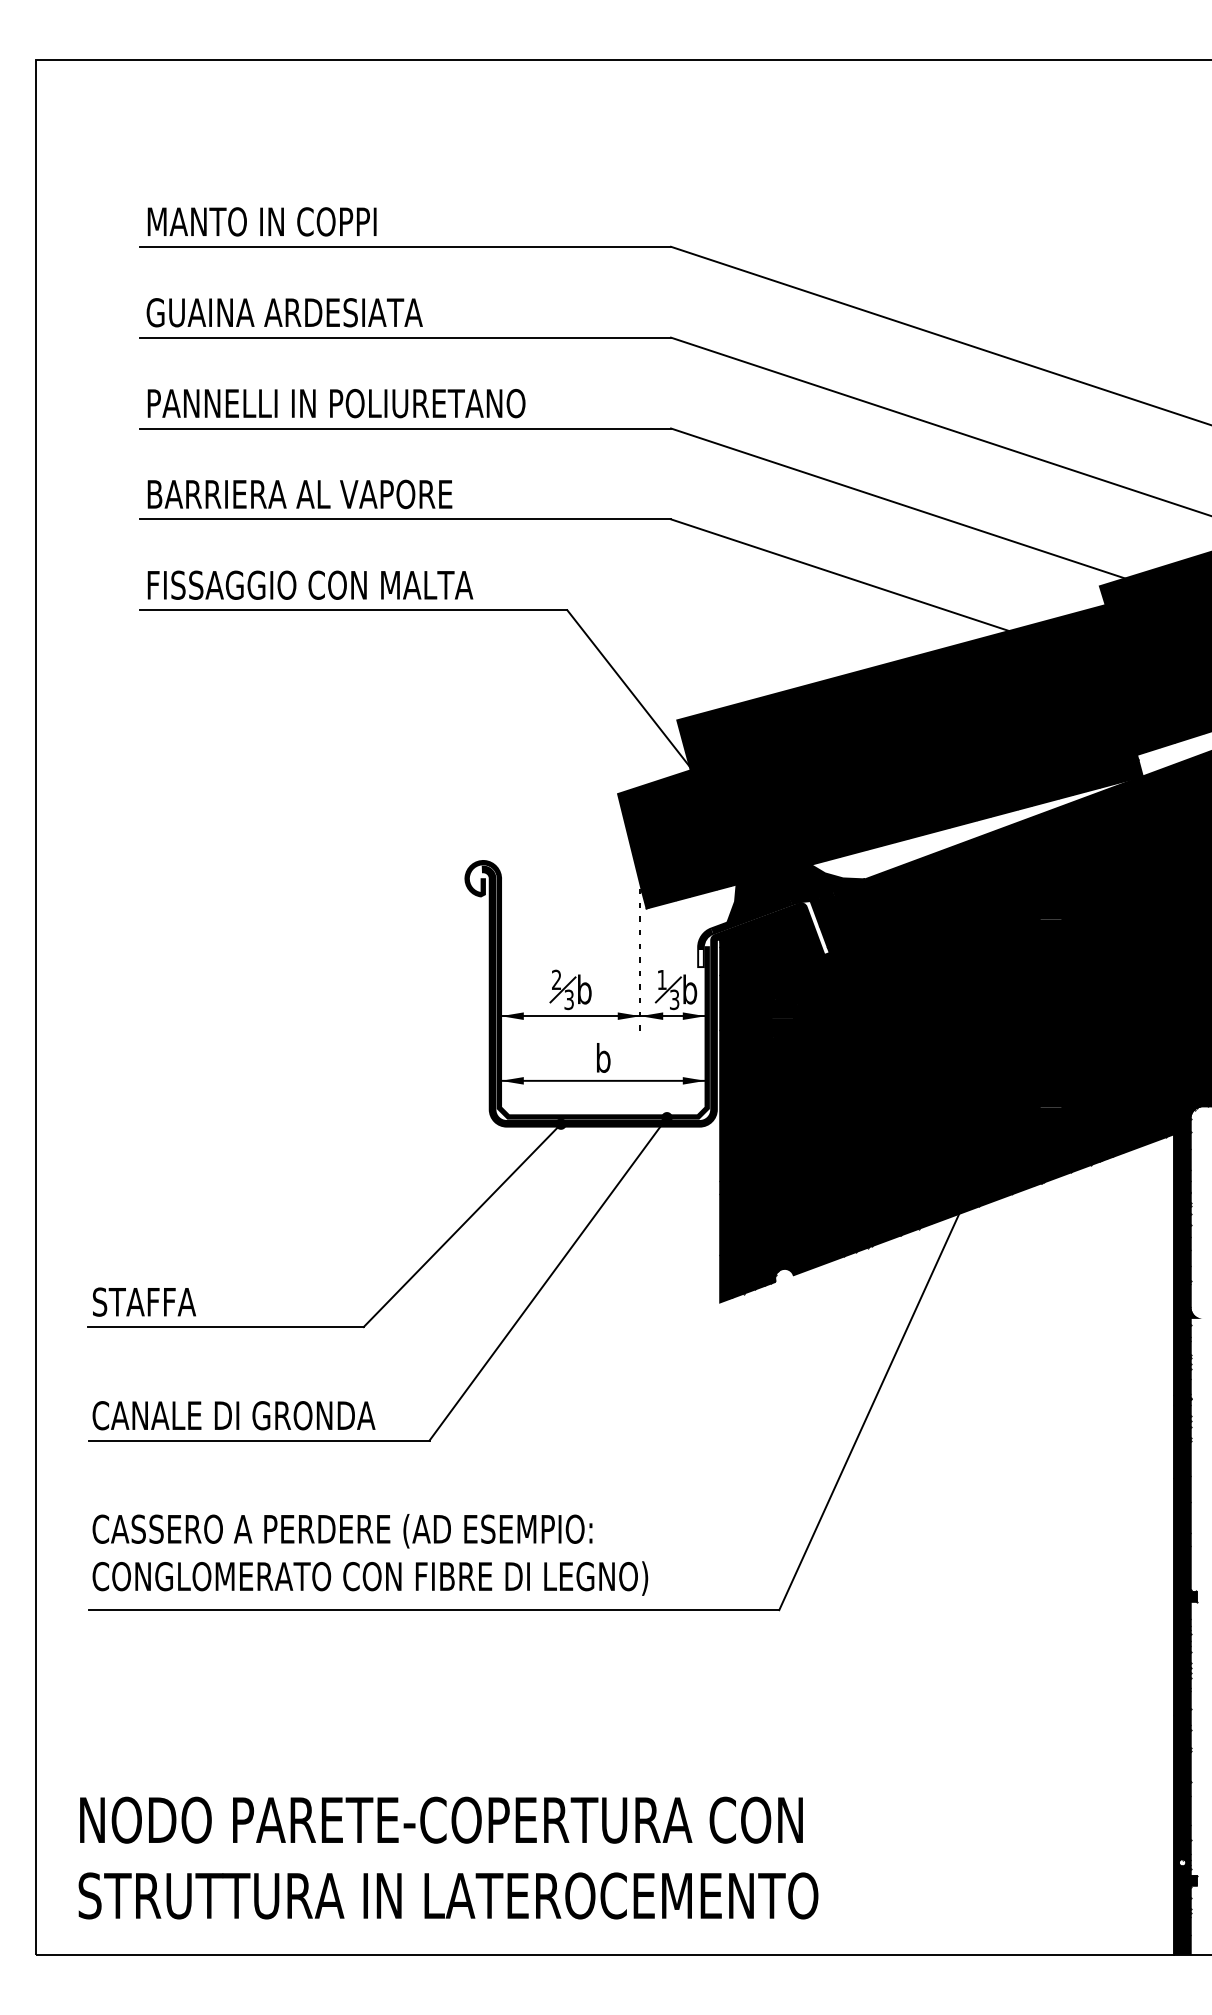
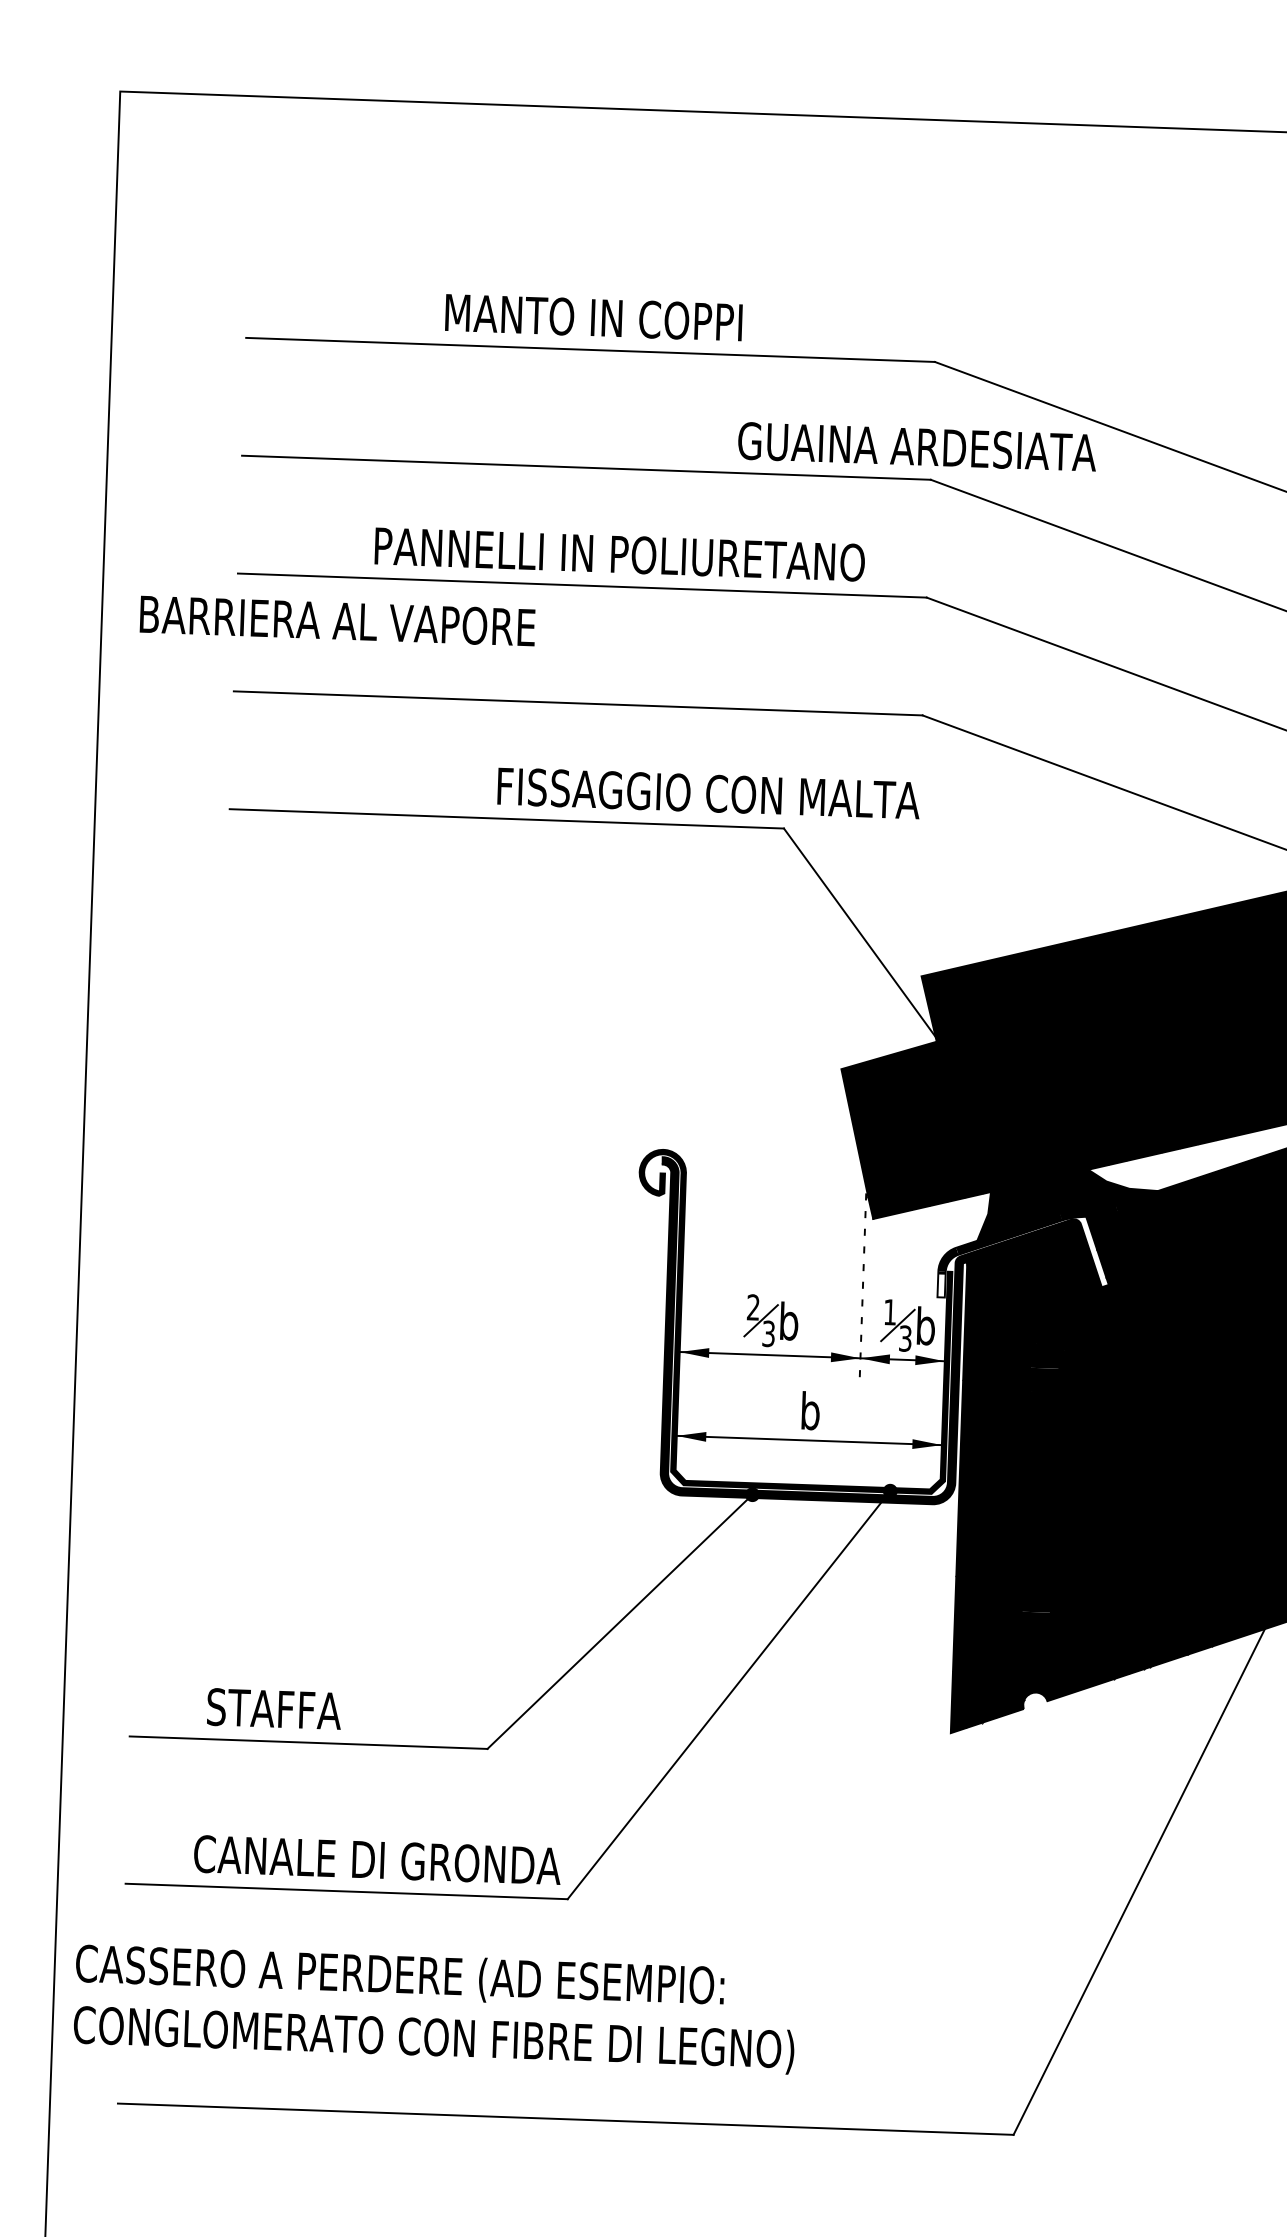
text: (261, 221) -> (593, 317), moved
text: (284, 312) -> (916, 446), moved
text: (336, 403) -> (619, 554), moved
text: (299, 494) -> (337, 621), moved
text: (310, 584) -> (708, 792), moved
text: (144, 1301) -> (274, 1708), moved
text: (233, 1415) -> (376, 1859), moved
text: (370, 1554) -> (435, 2008), moved

